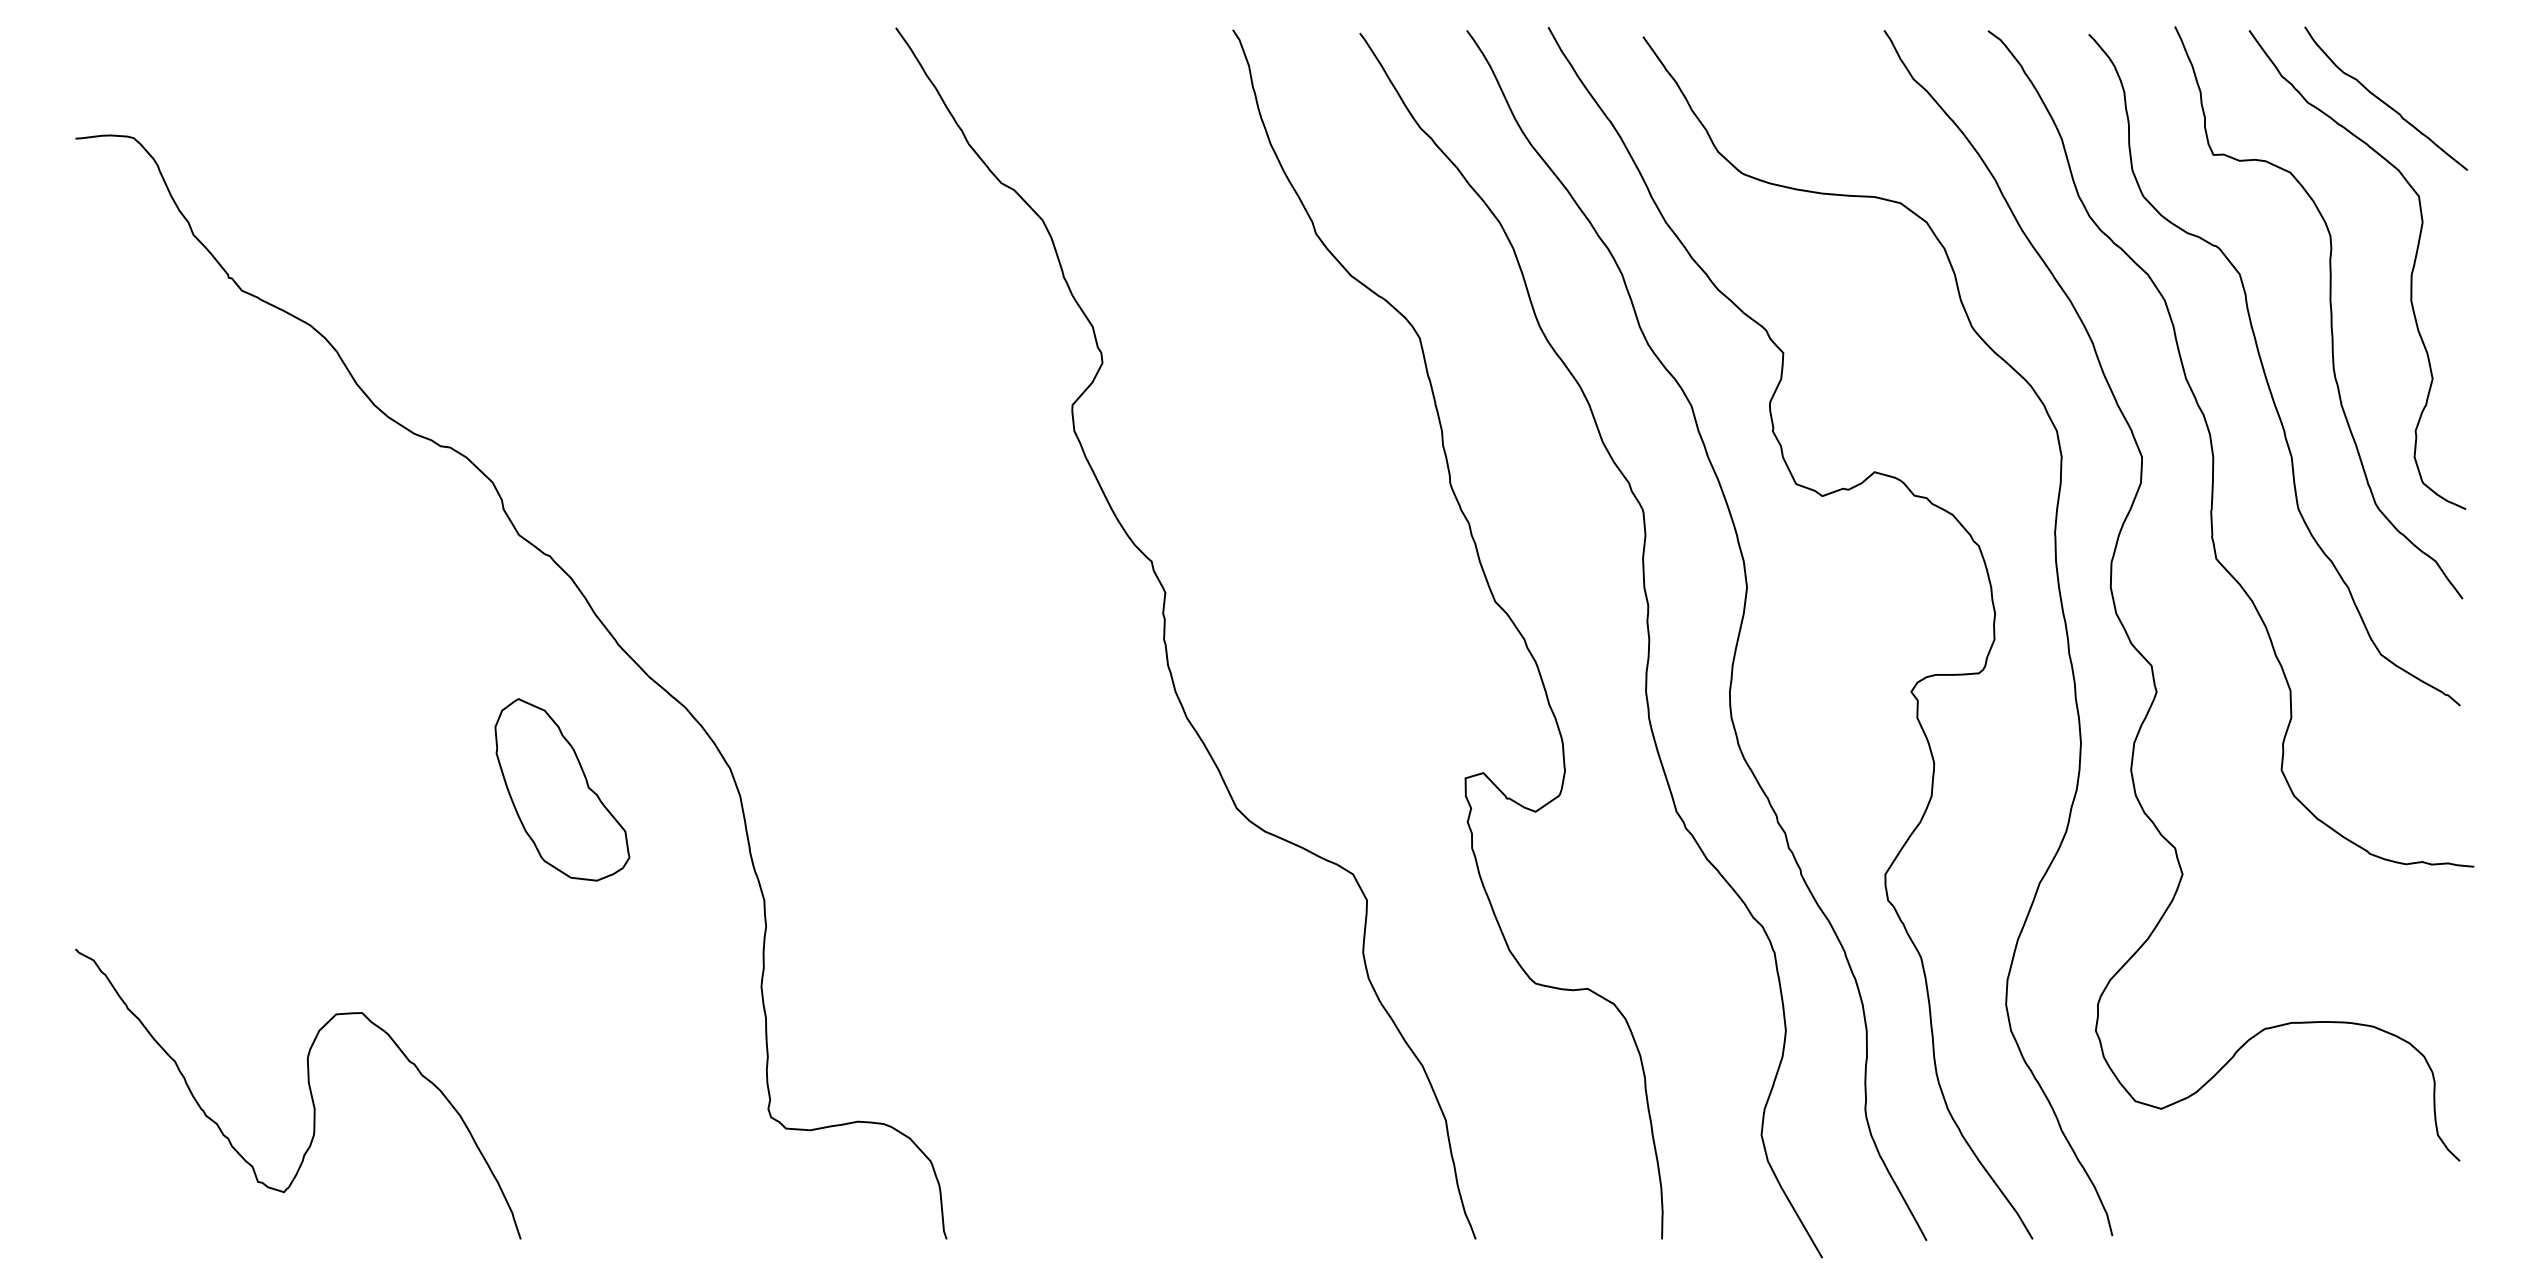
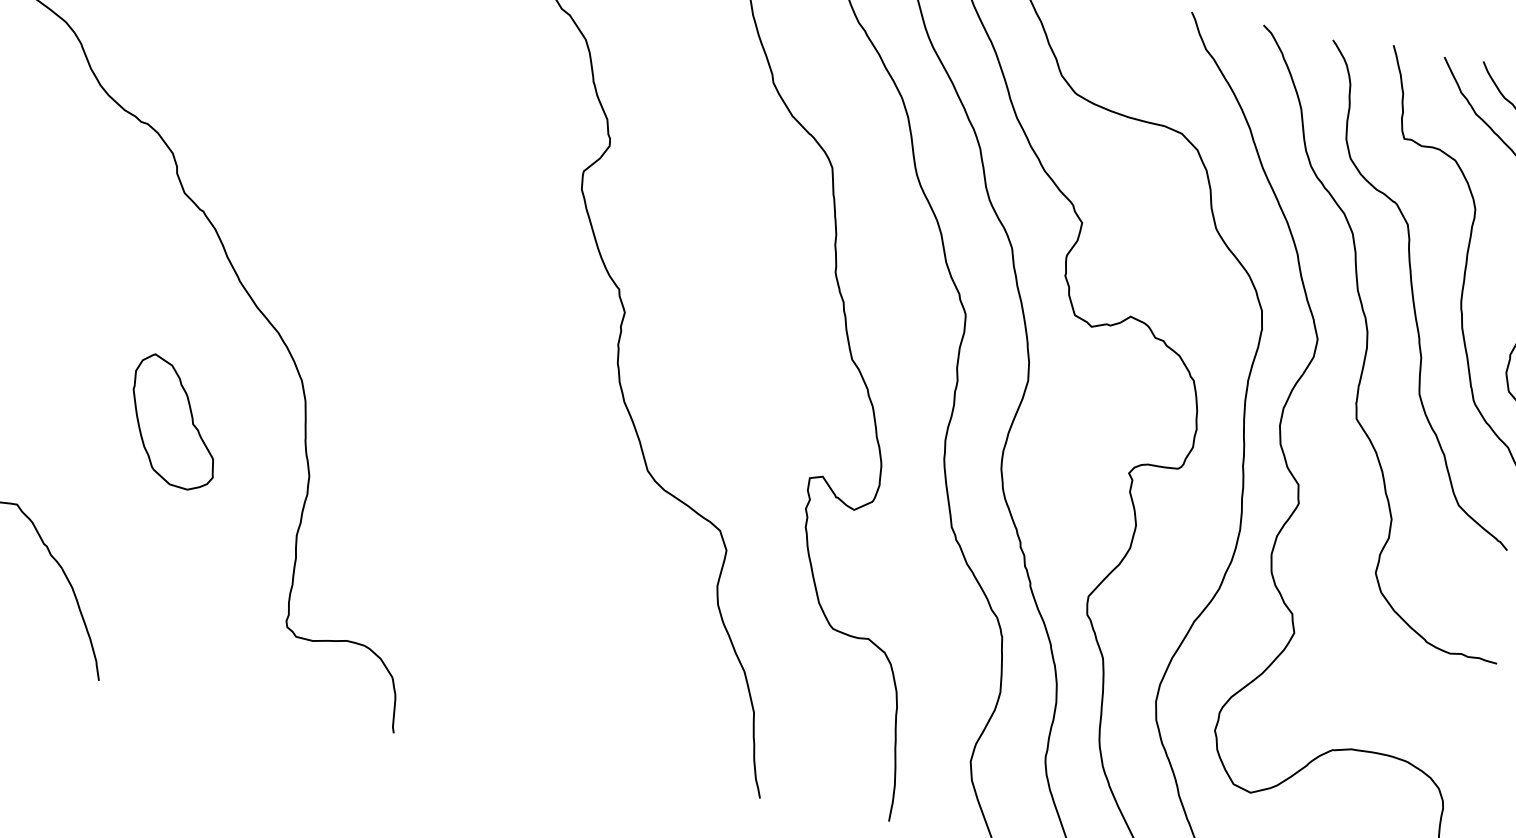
part: (562, 789) -> (174, 422), moved

